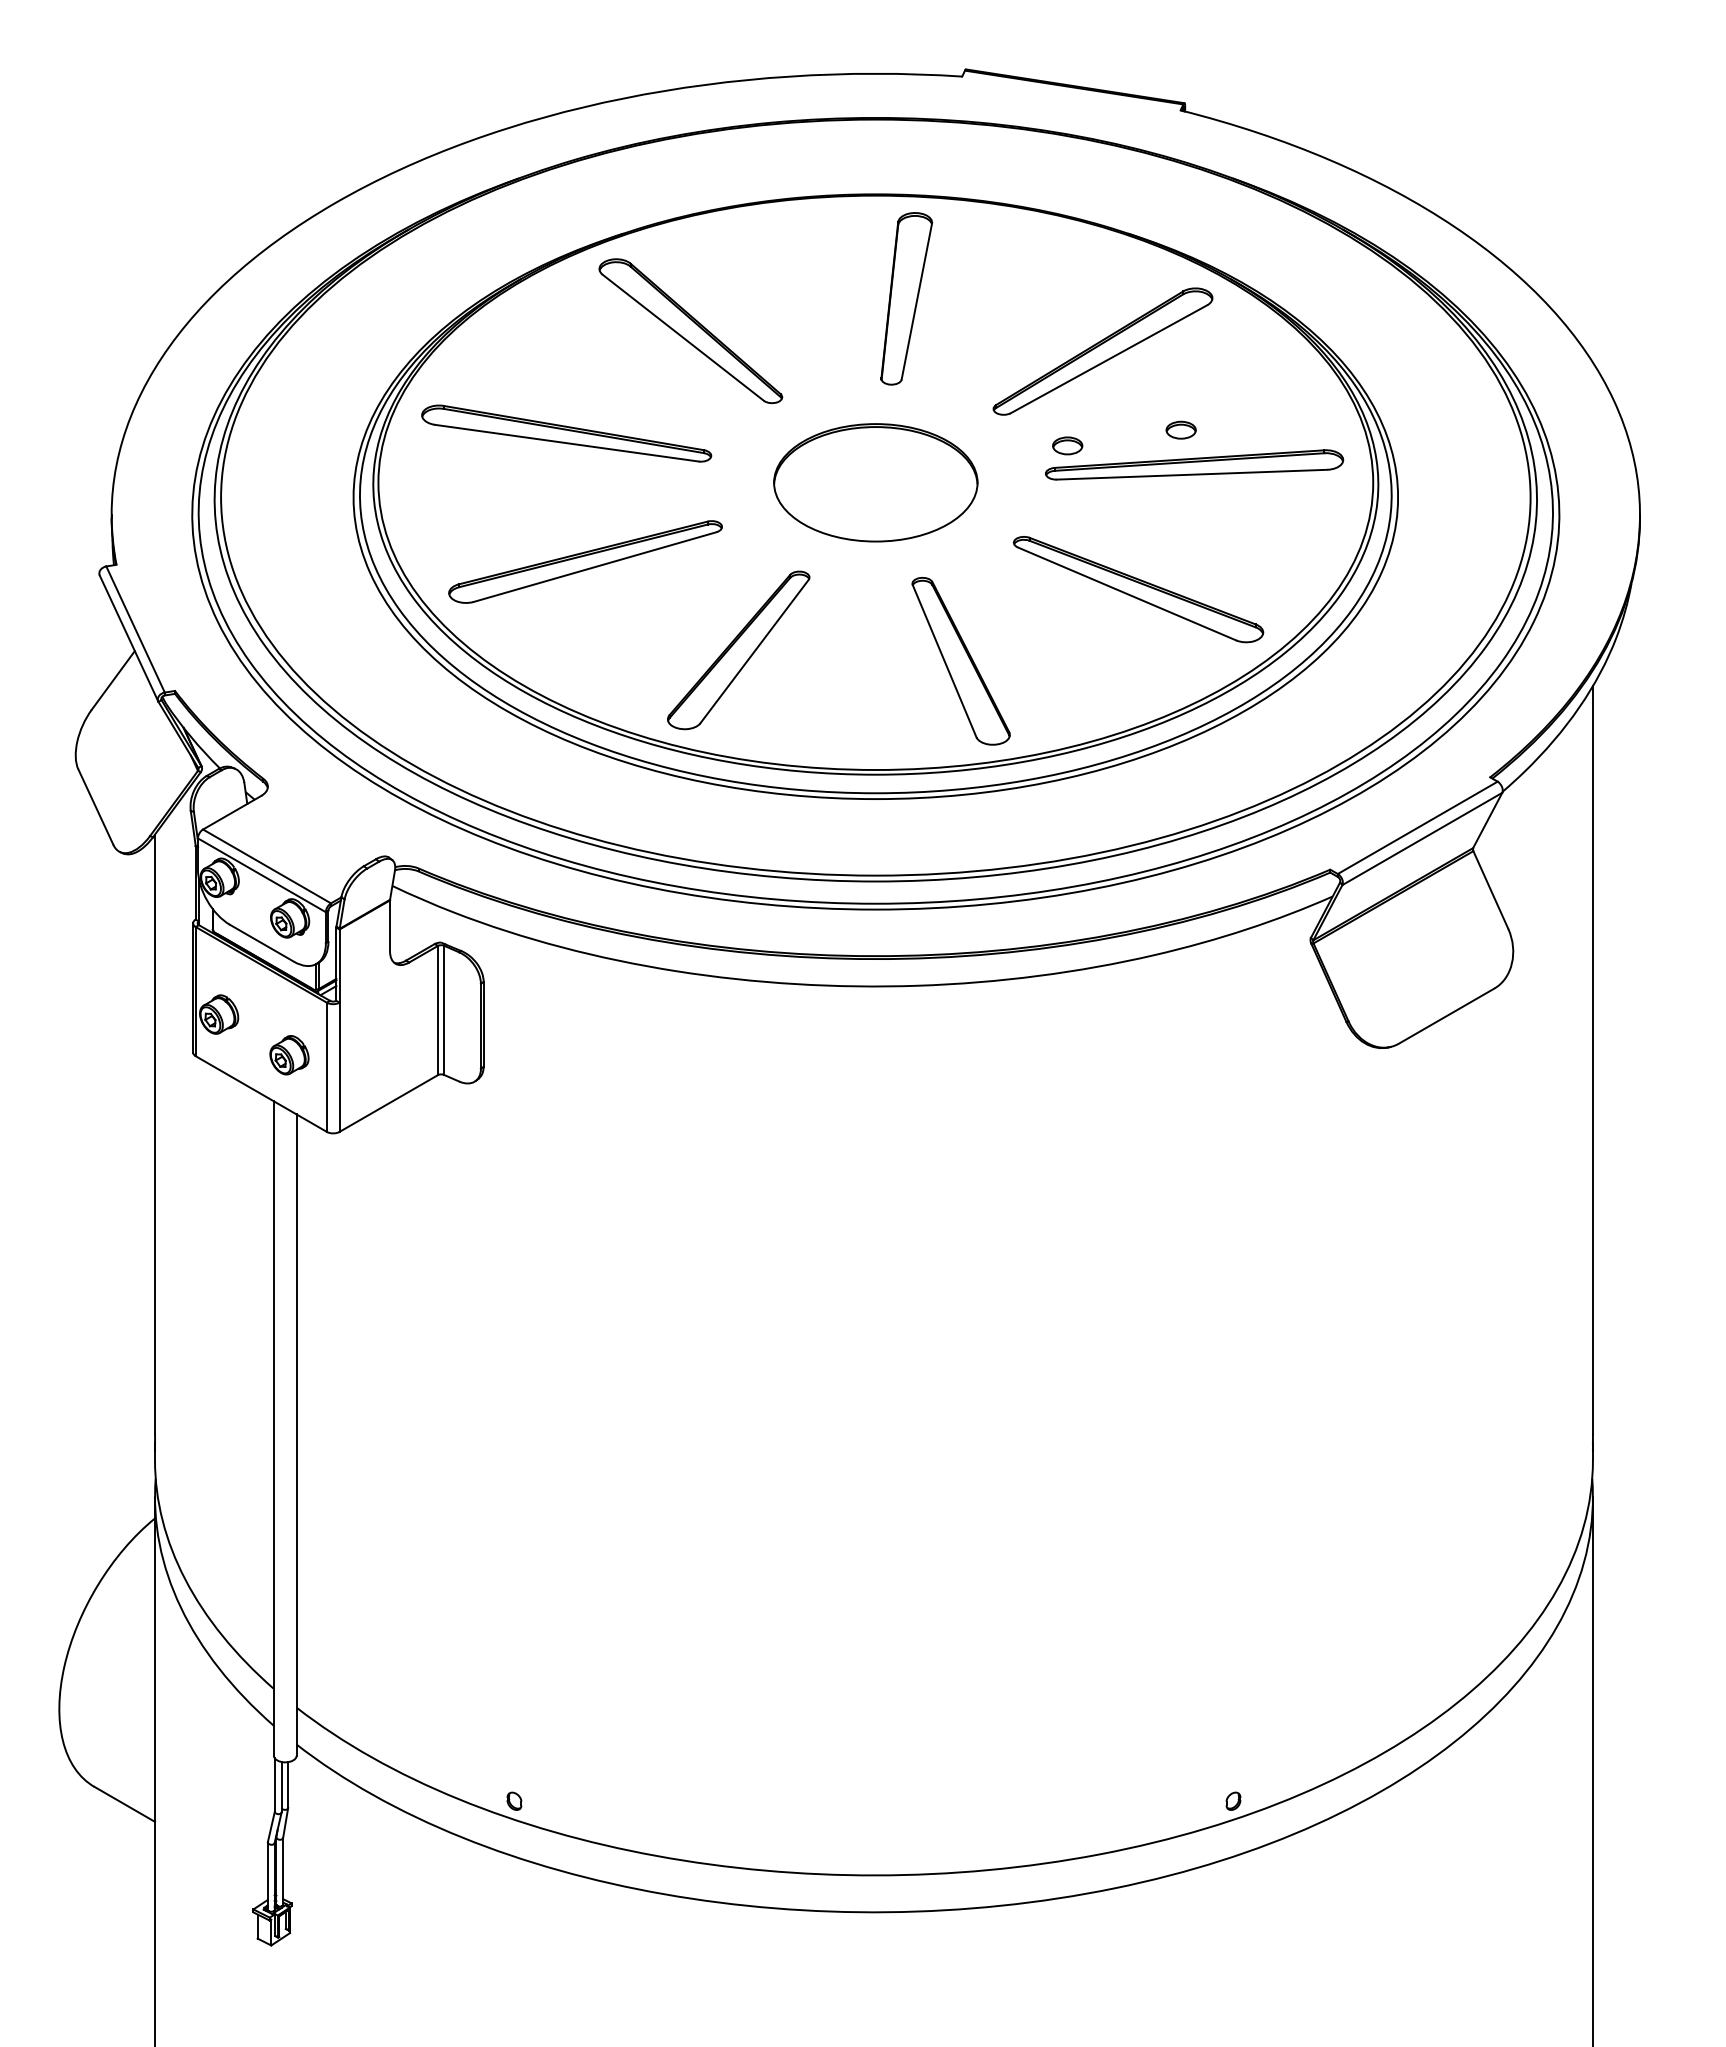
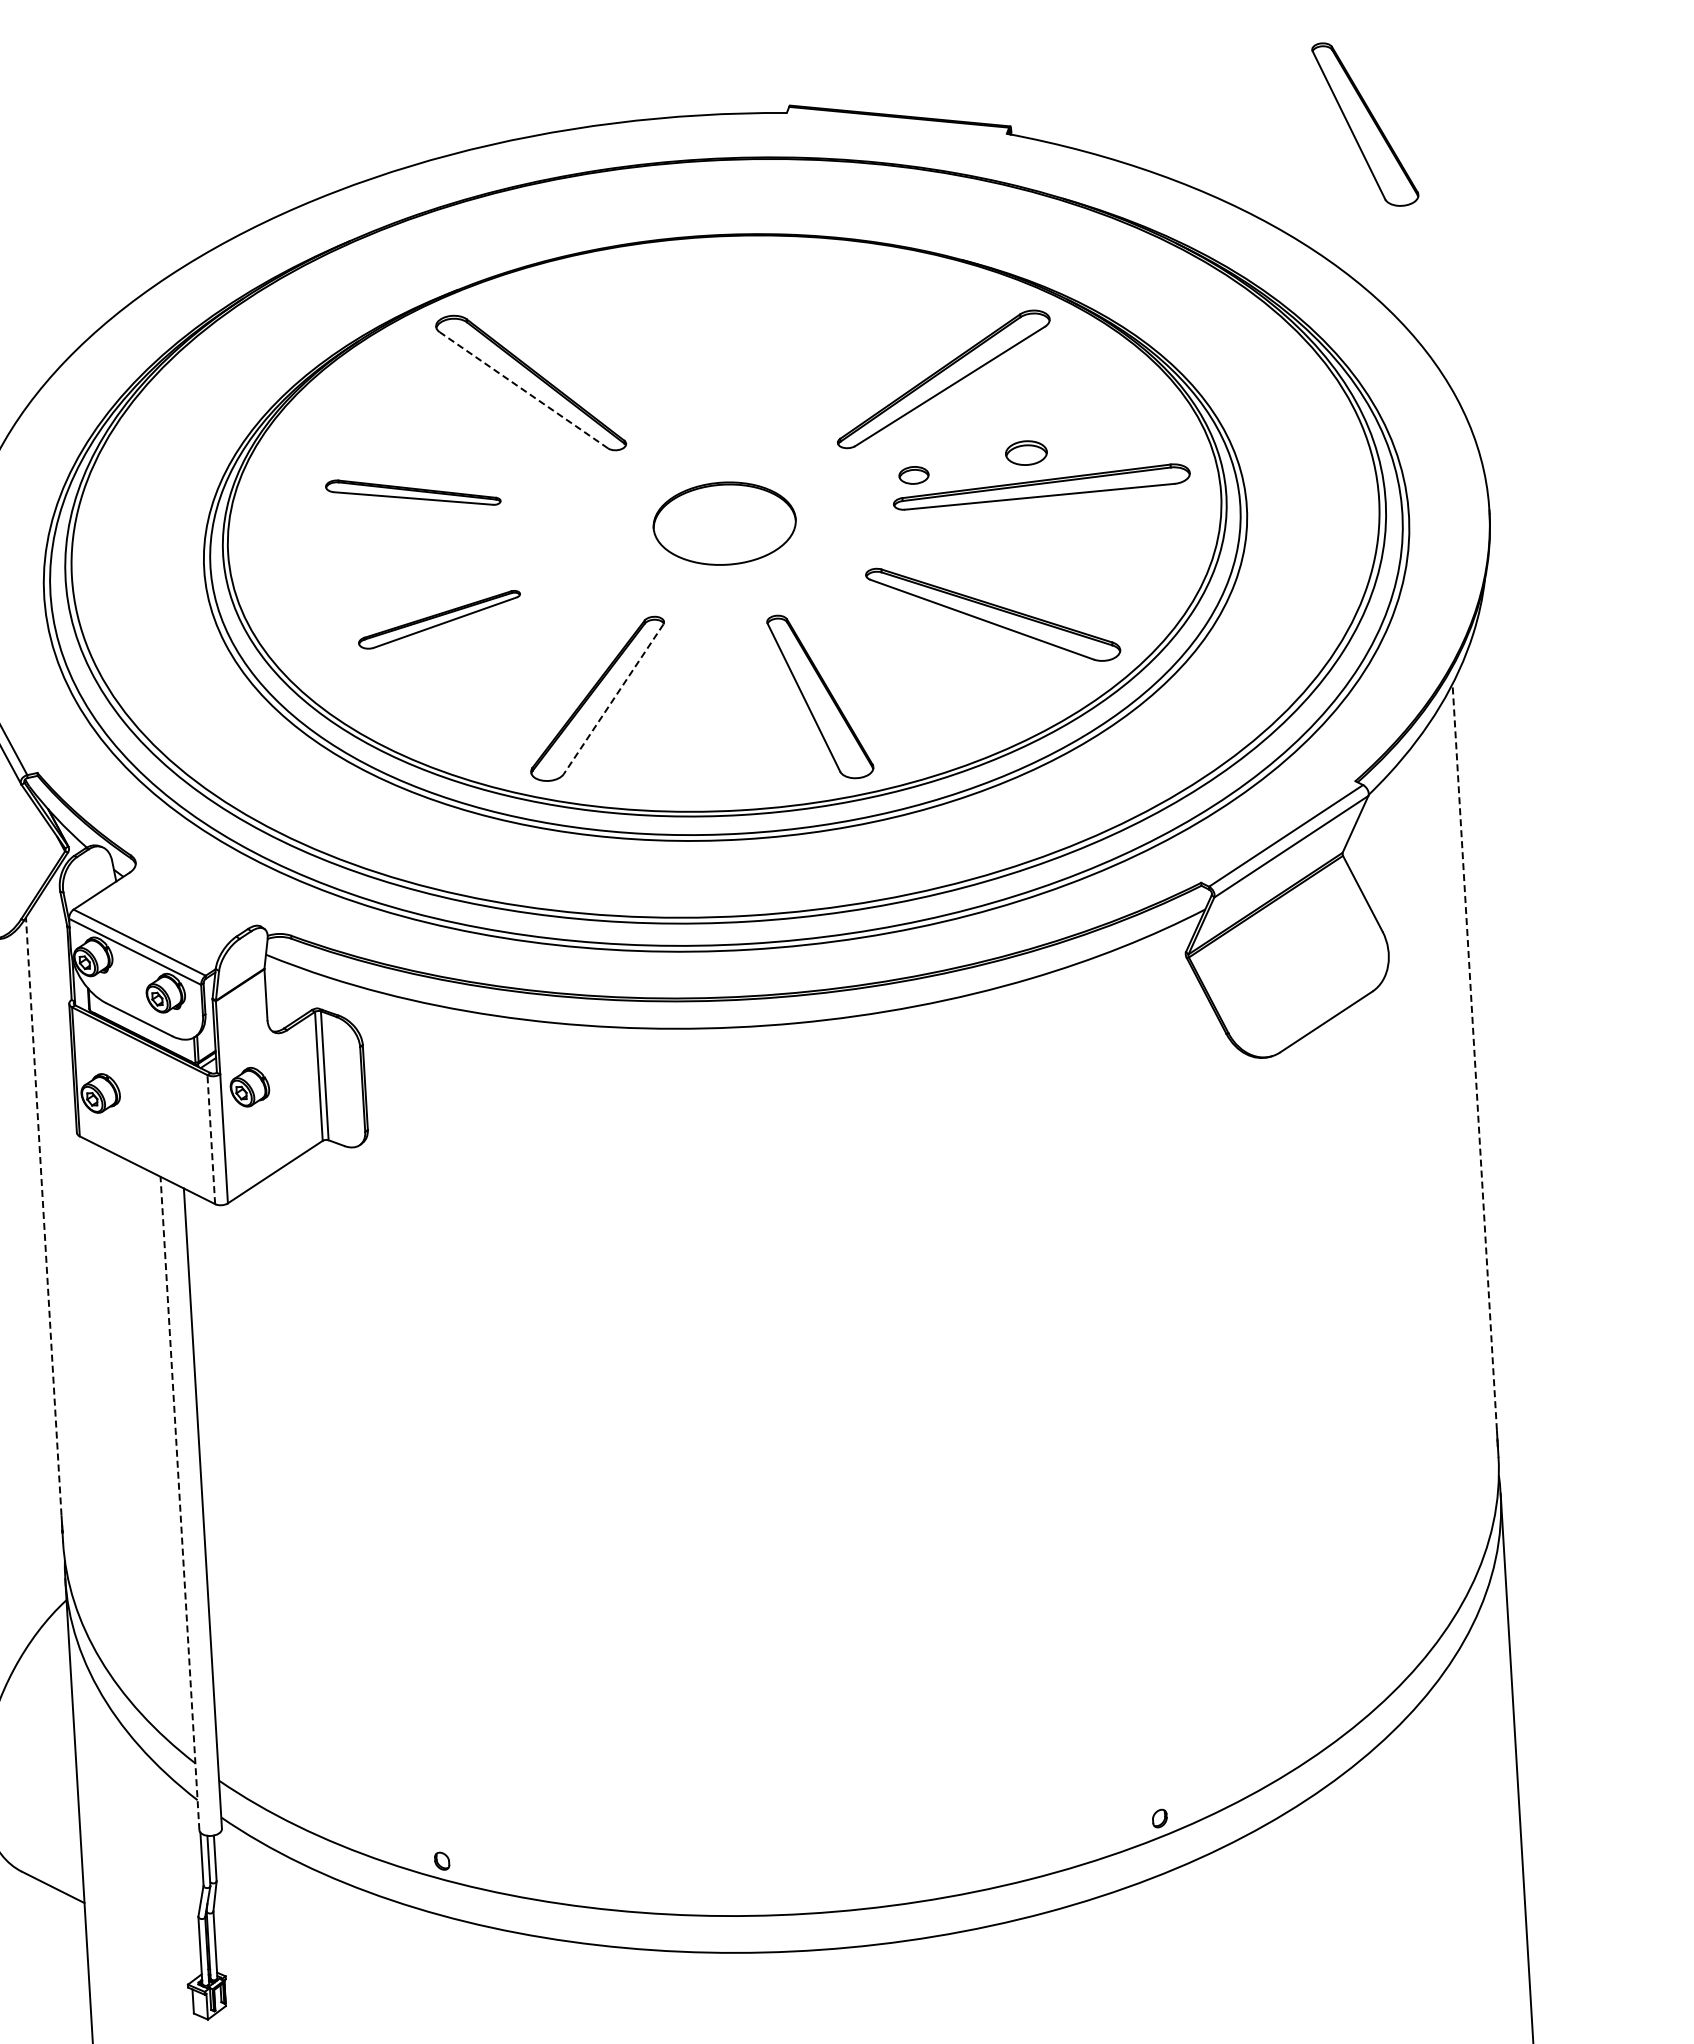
part: (1538, 121) -> (1364, 123), added
part: (906, 298) -> (744, 337), removed
line: (682, 337) -> (523, 390), solid -> dashed
part: (1180, 429) -> (1025, 452), size x1.4
part: (566, 433) -> (412, 492), size x0.6
part: (875, 482) -> (724, 523), size x0.7
part: (585, 561) -> (439, 619), size x0.6
line: (754, 651) -> (613, 699), solid -> dashed
part: (289, 1055) -> (249, 1087), moved
line: (1592, 1059) -> (1474, 1056), solid -> dashed
line: (326, 1067) -> (210, 1139), solid -> dashed
line: (155, 1133) -> (44, 1215), solid -> dashed
line: (273, 1428) -> (179, 1503), solid -> dashed

